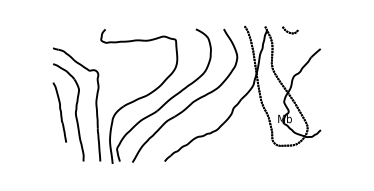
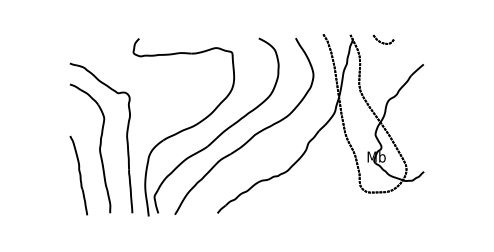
part: (59, 112) -> (78, 175), moved

